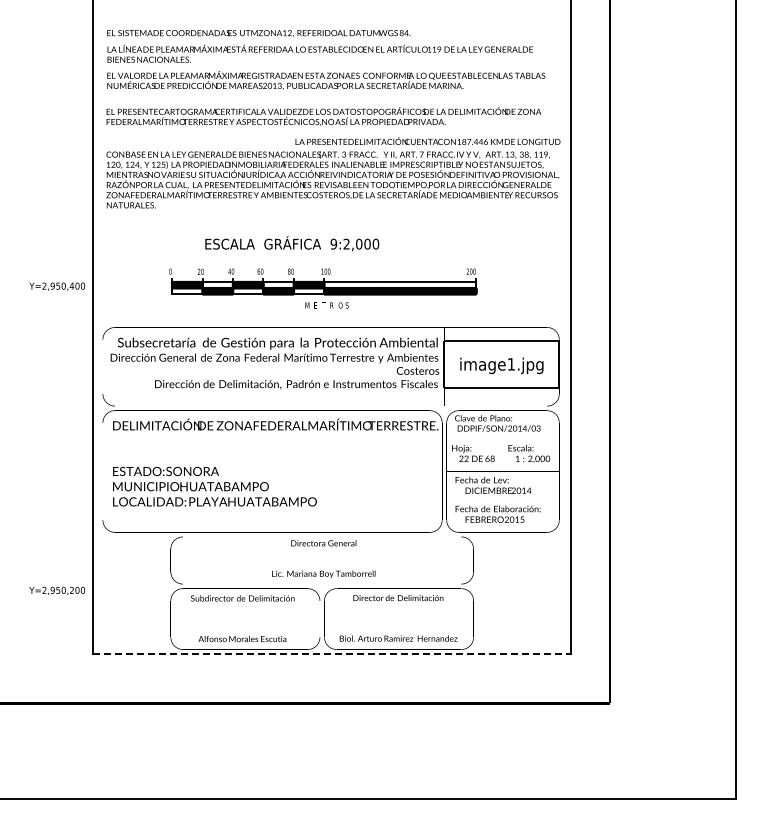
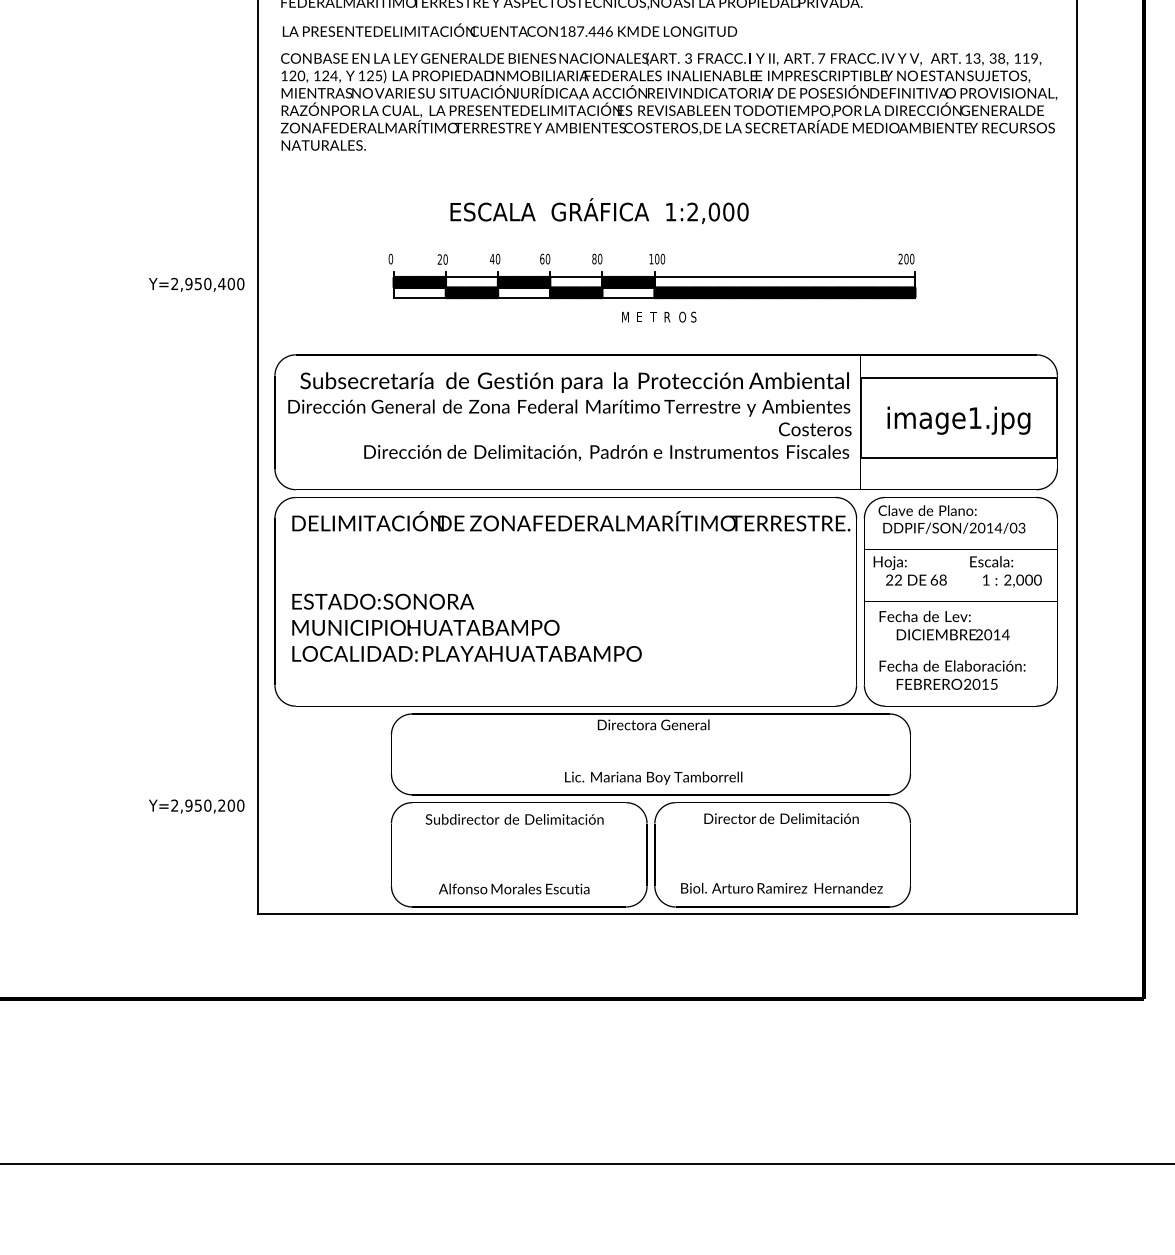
text: (427, 140) -> (509, 29), moved
text: (333, 243) -> (670, 210), 9:2,000 -> 1:2,000
line: (332, 653) -> (668, 913), dashed -> solid

